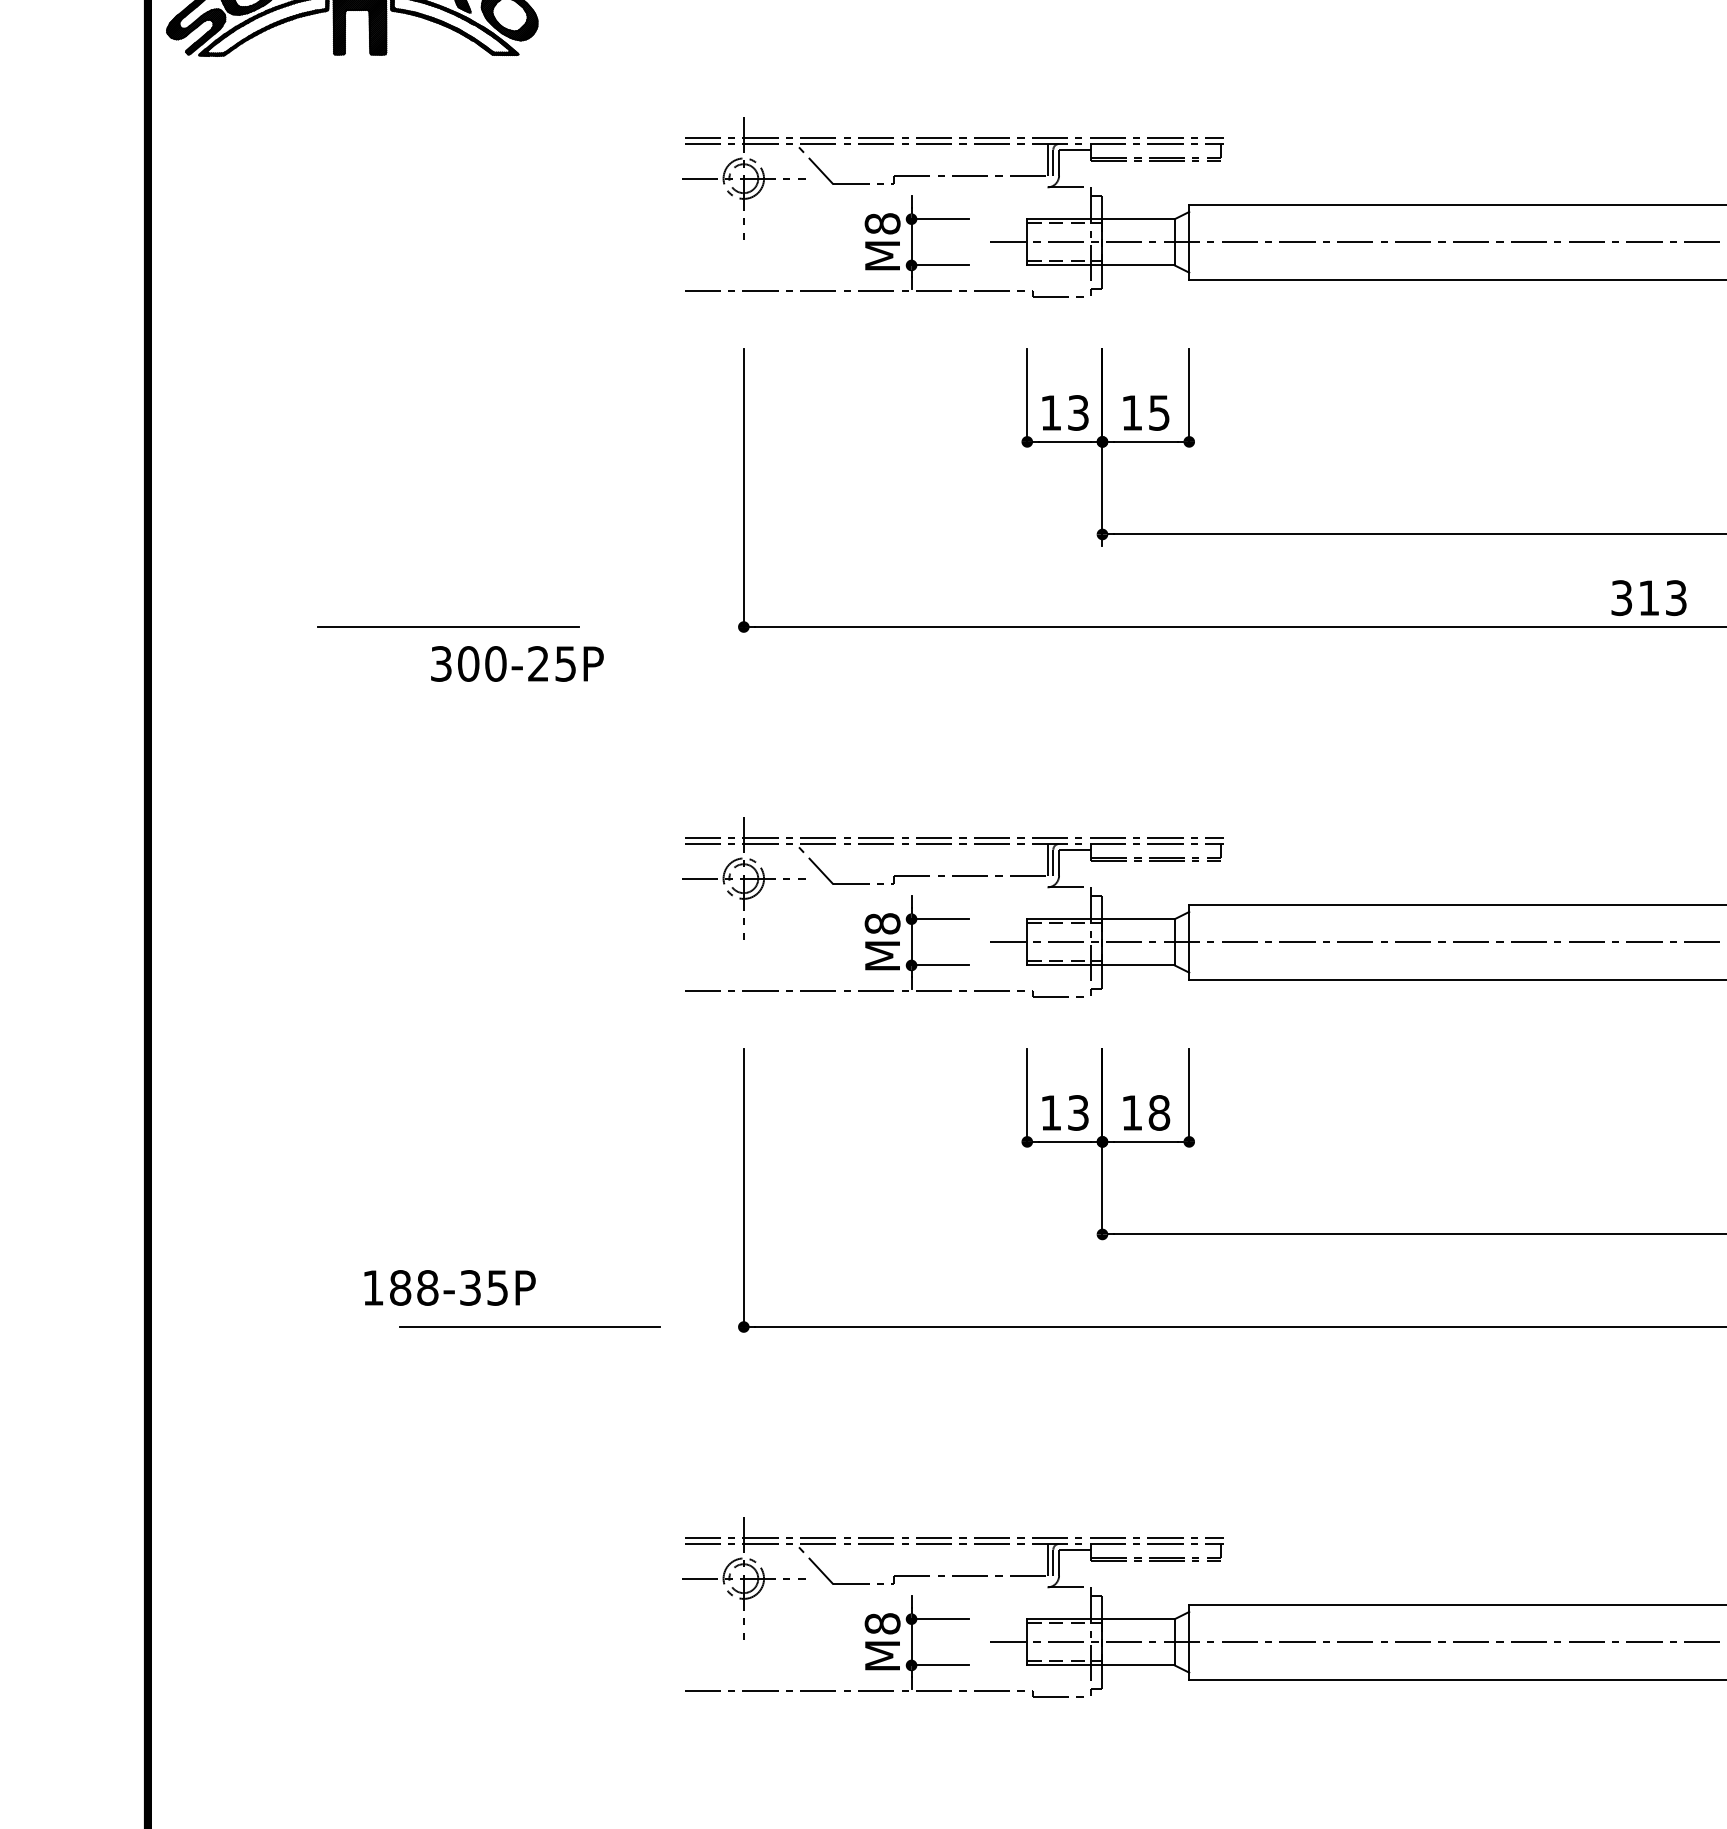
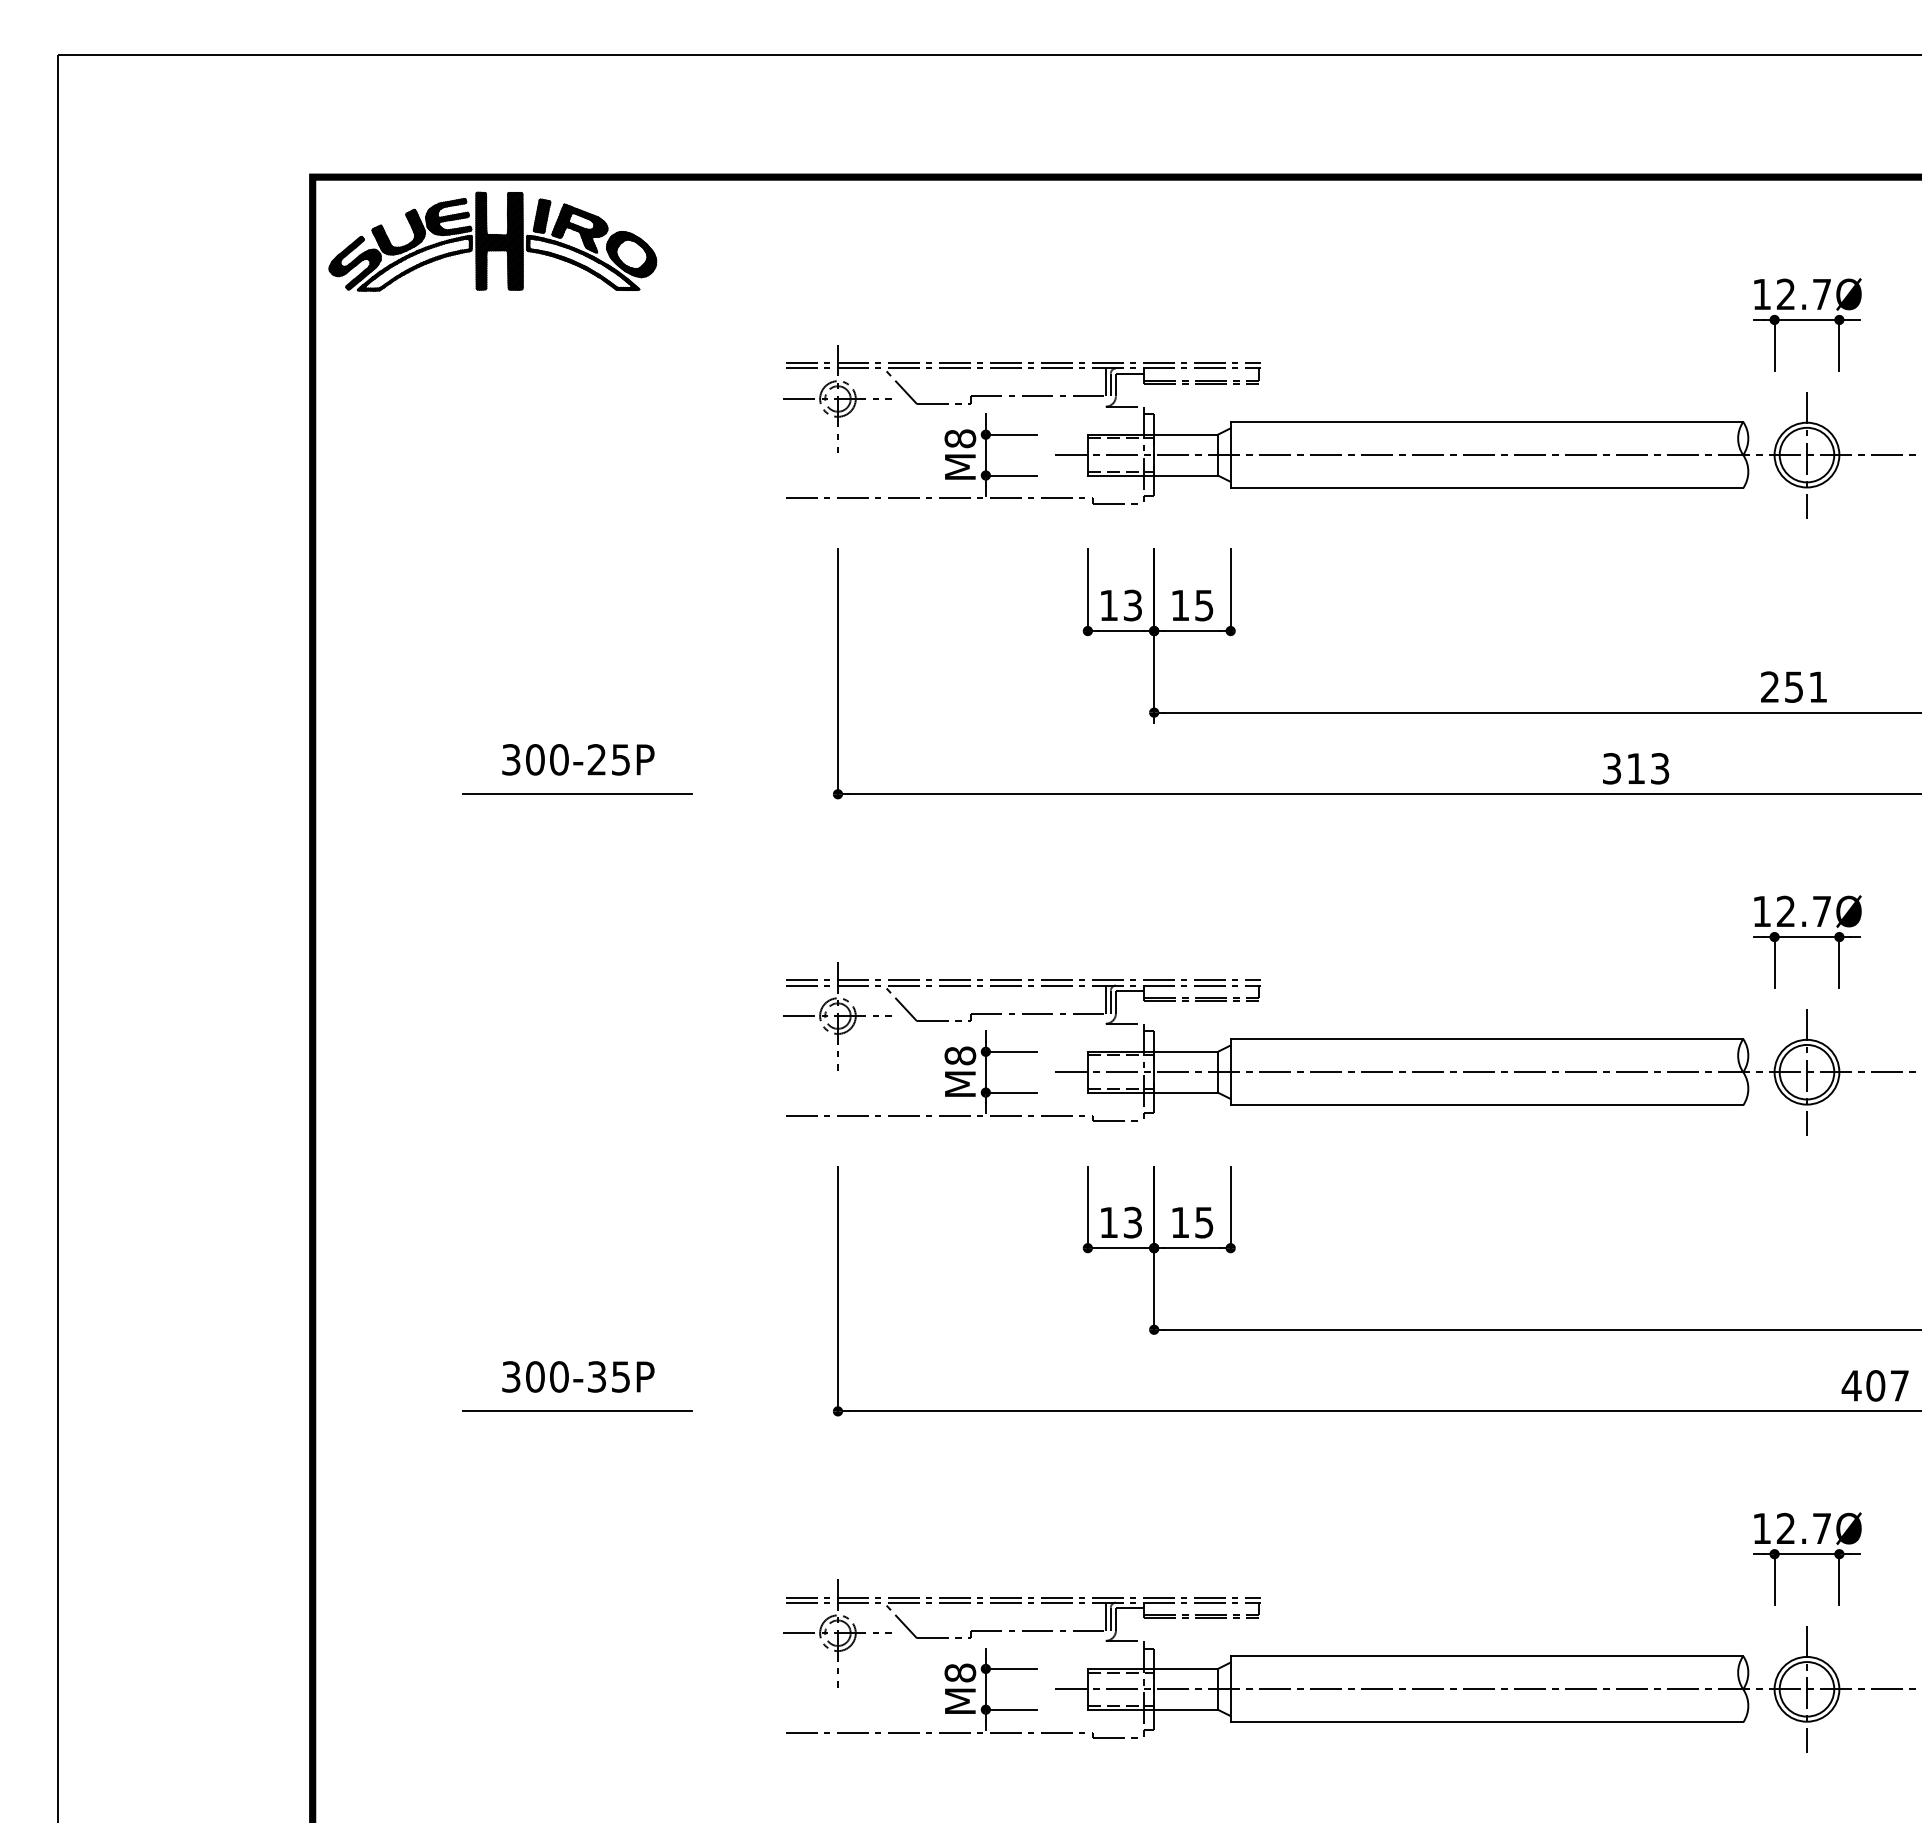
text: (517, 663) -> (578, 759), moved
text: (1159, 1112) -> (1204, 1222), 18 -> 15
text: (400, 1287) -> (535, 1376), 188-35P -> 300-35P
line: (530, 1326) -> (577, 1410), moved

